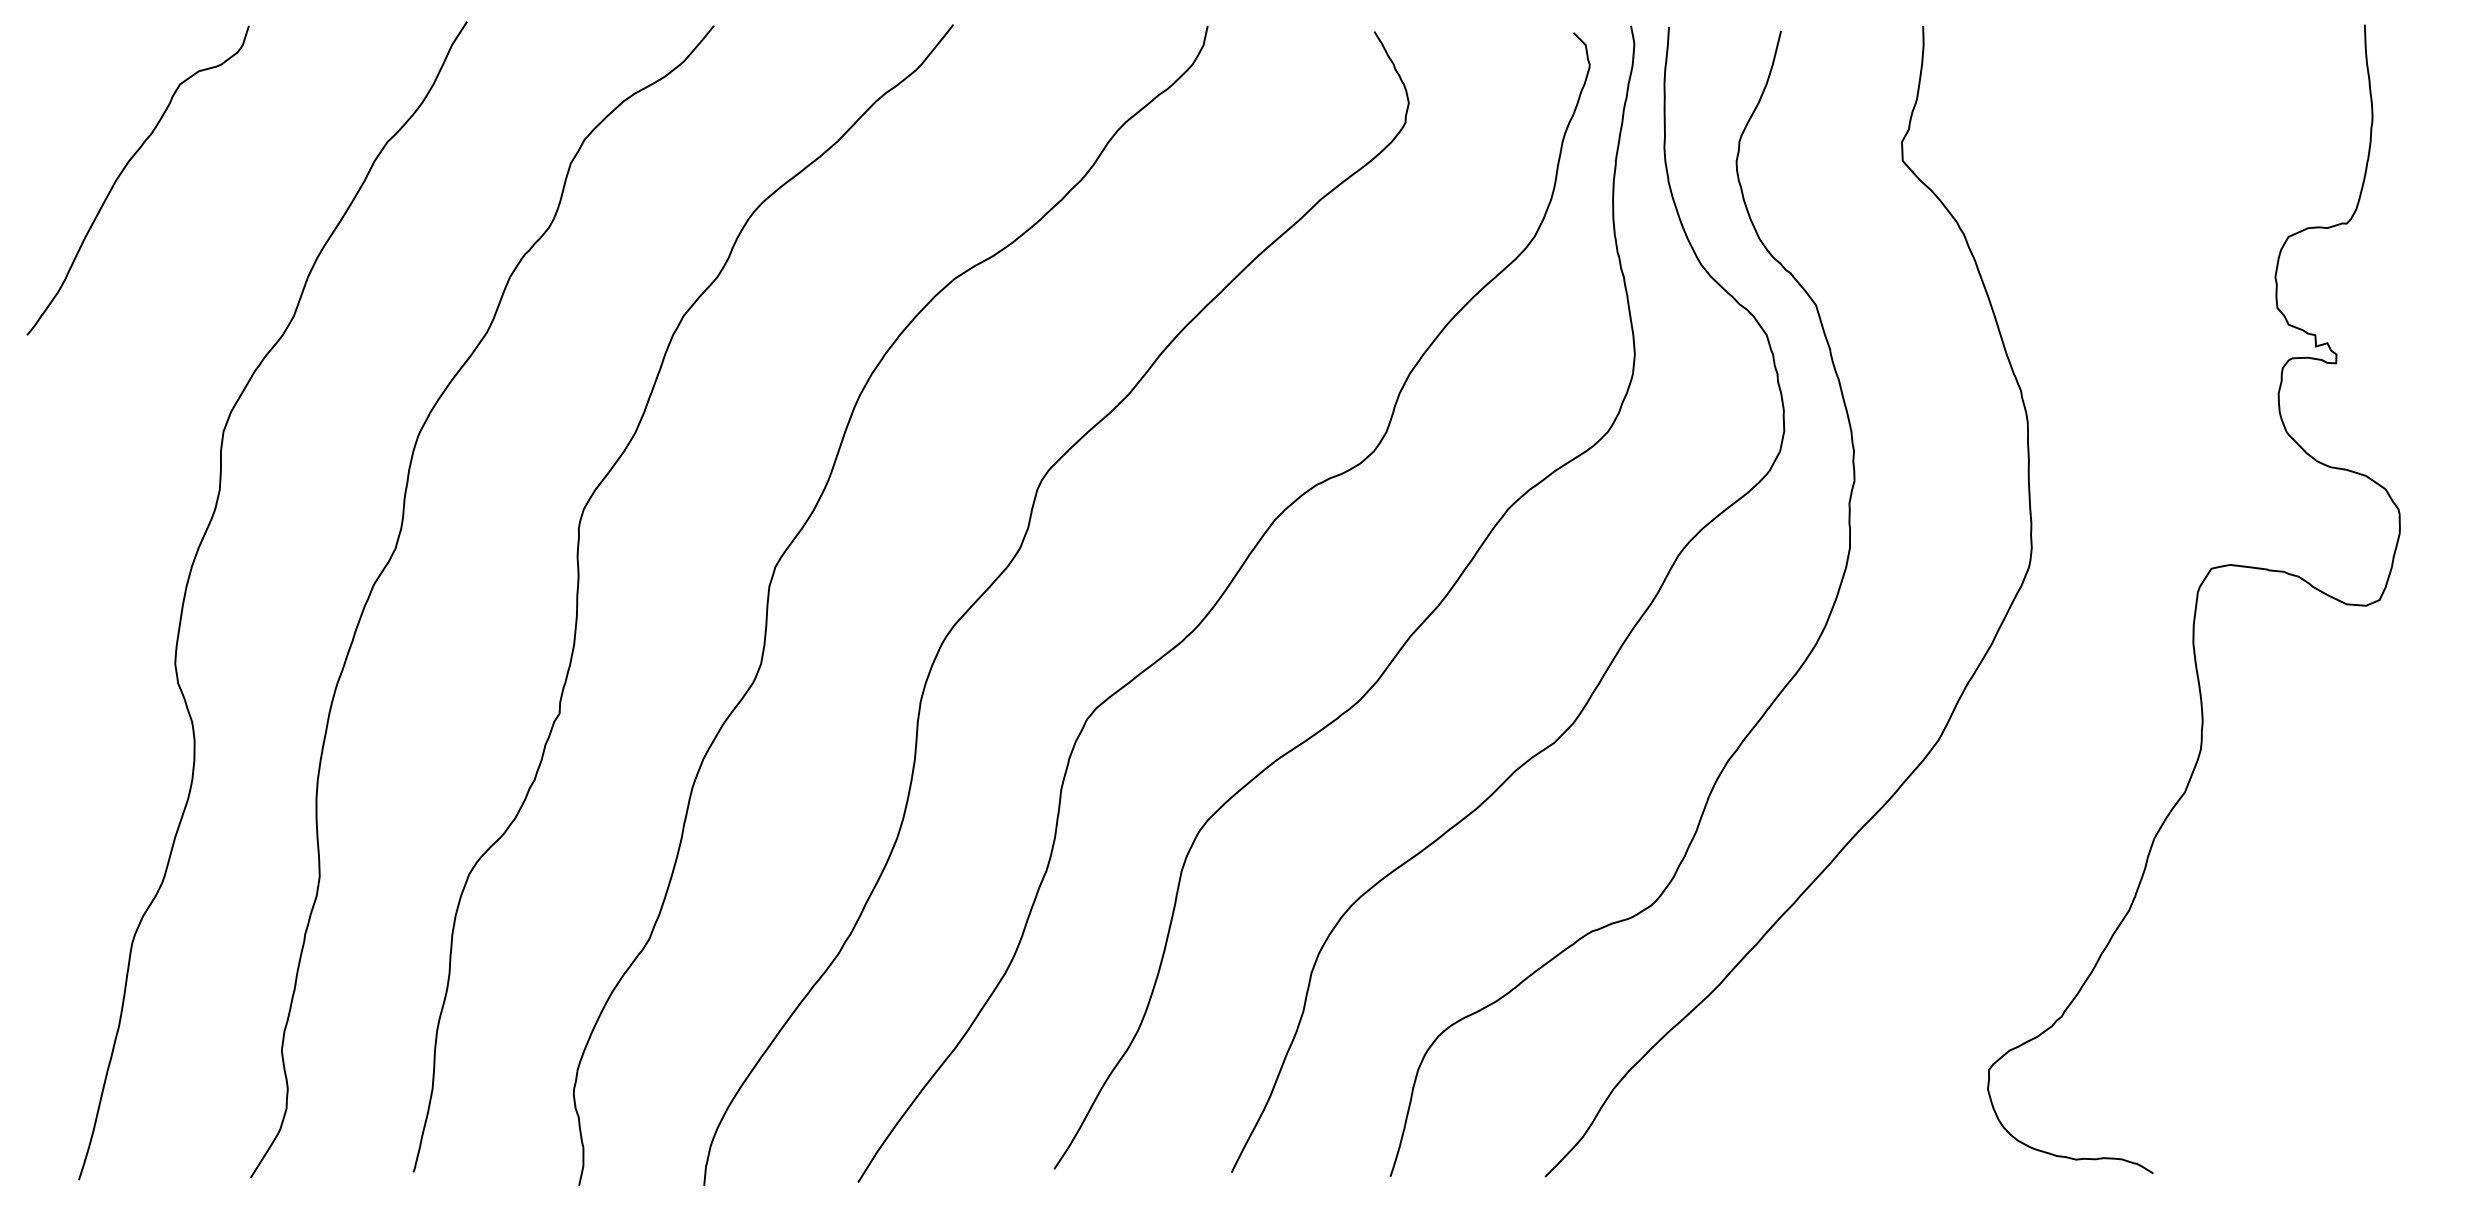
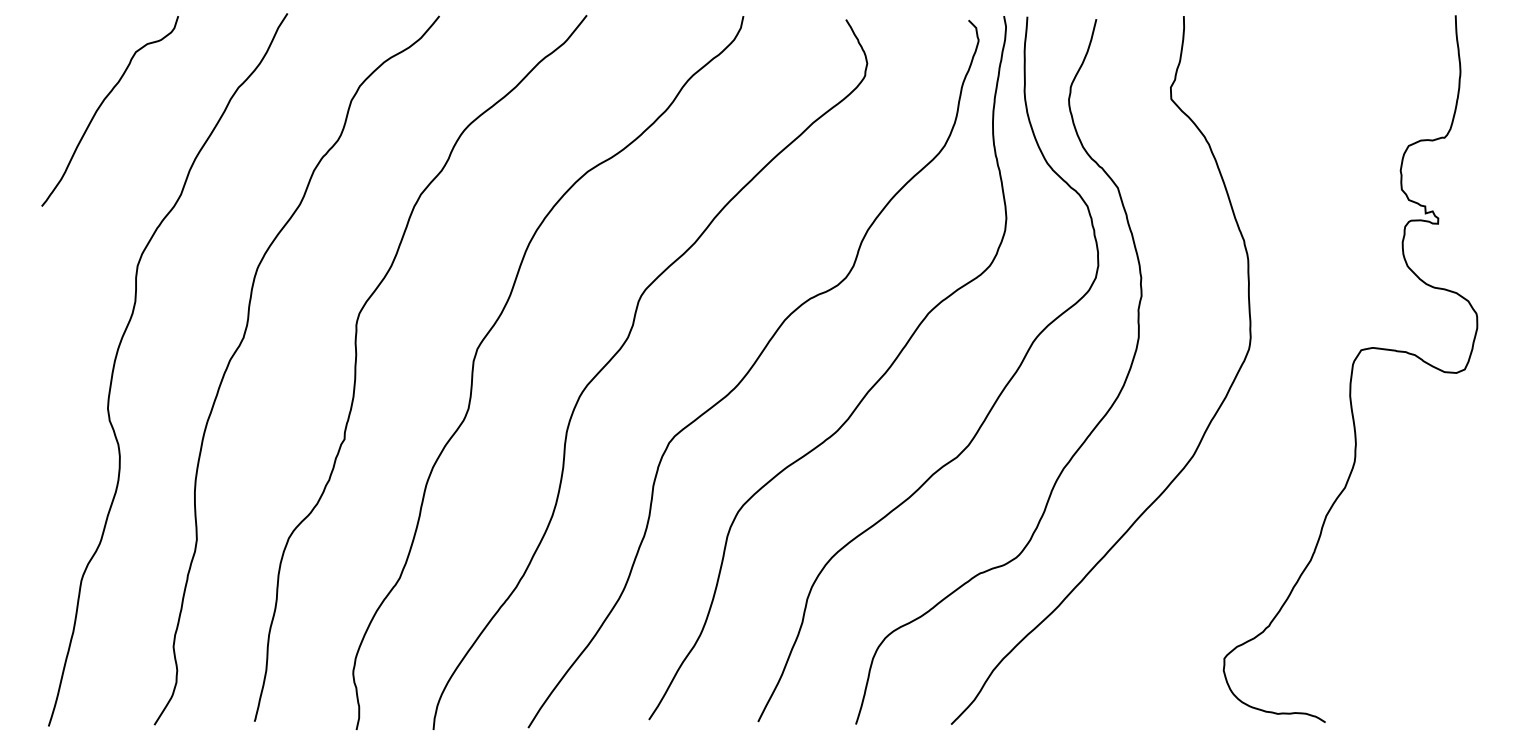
curve: (122, 174) -> (100, 107), moved

